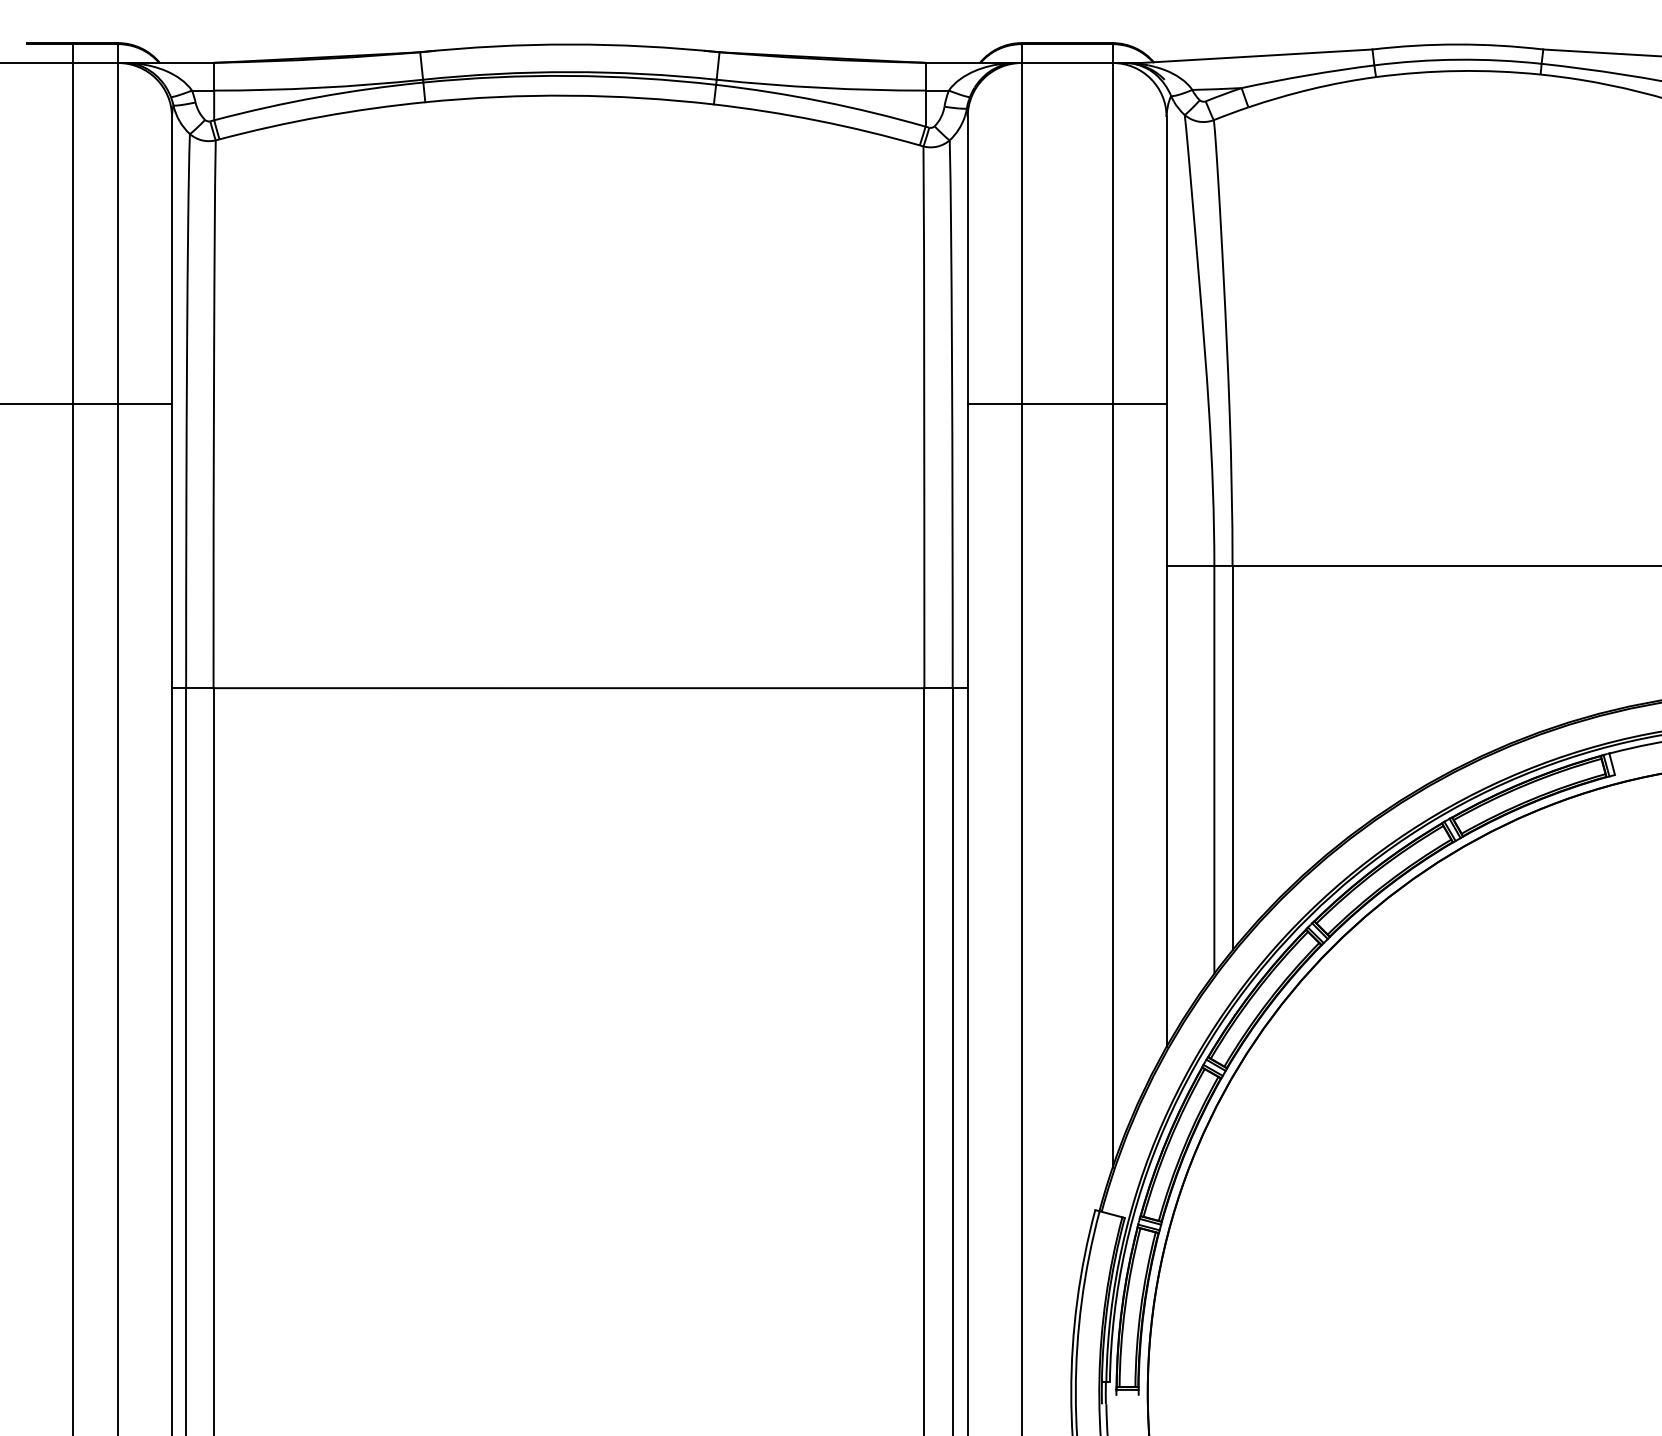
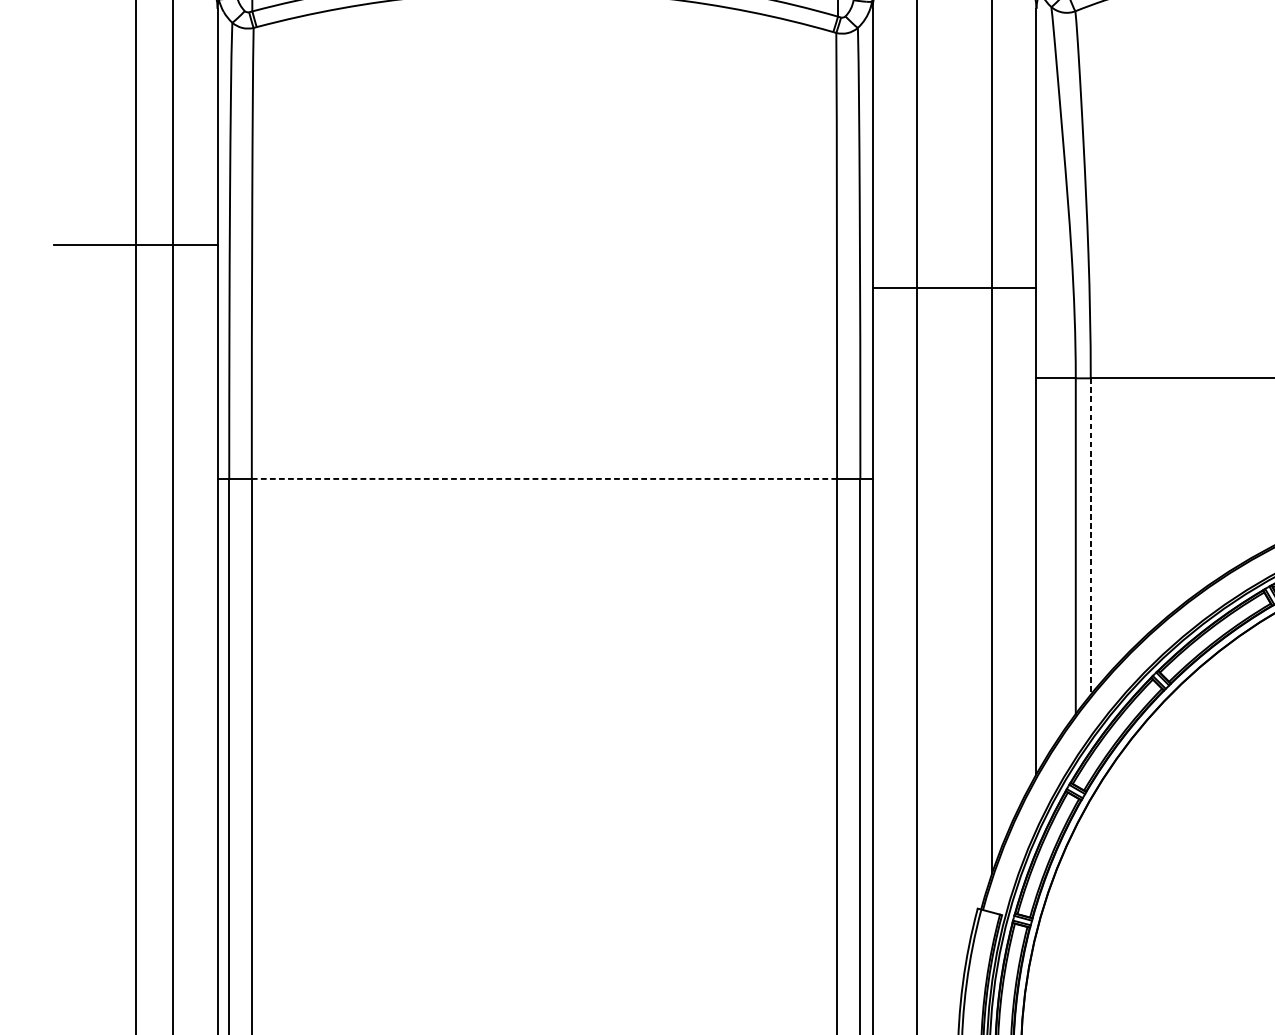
line: (1066, 403) -> (954, 287), moved
line: (569, 688) -> (544, 479), solid -> dashed
line: (1232, 758) -> (1090, 536), solid -> dashed

